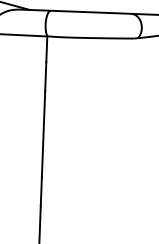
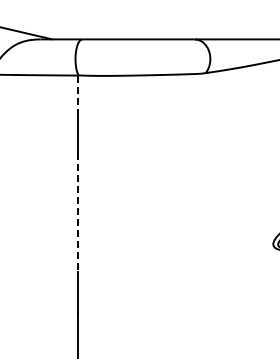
line: (46, 49) -> (78, 94), solid -> dashed
line: (43, 134) -> (78, 212), solid -> dashed

